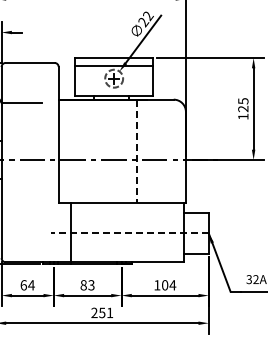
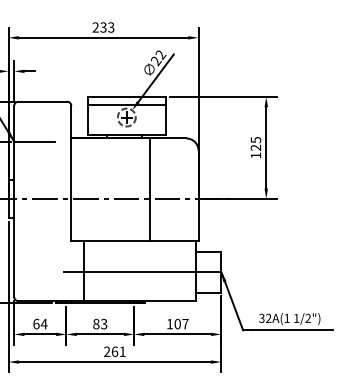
line: (136, 150) -> (149, 189), dashed -> solid
line: (129, 233) -> (142, 272), dashed -> solid
text: (172, 285) -> (185, 324), 104 -> 107
text: (101, 312) -> (114, 351), 251 -> 261

